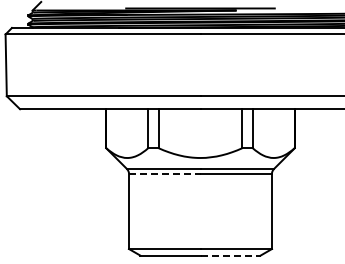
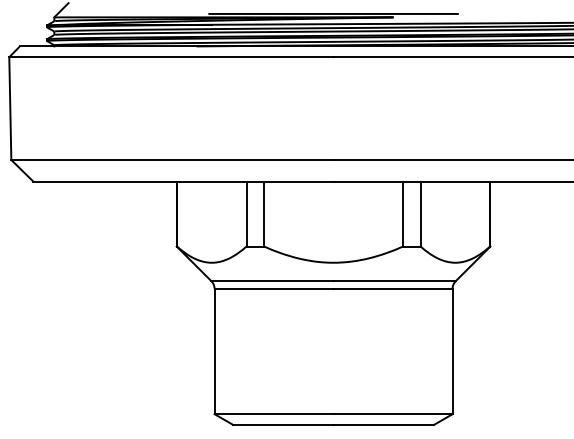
line: (164, 173) -> (273, 288), dashed -> solid
line: (231, 255) -> (385, 424), dashed -> solid

